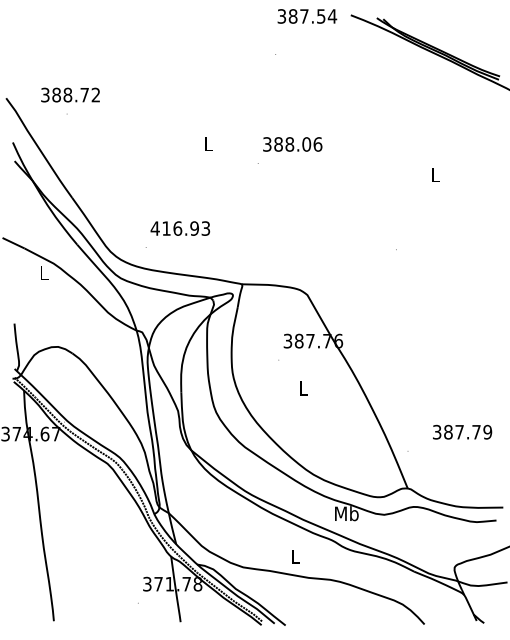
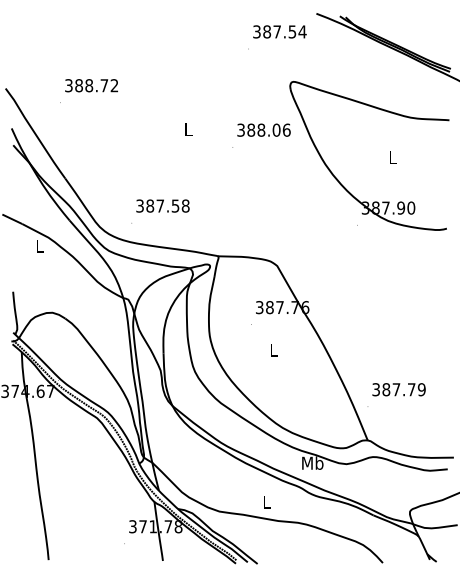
text: (307, 16) -> (280, 31), moved
text: (70, 94) -> (91, 85), moved
part: (375, 199) -> (338, 179), added
text: (180, 228) -> (162, 205), 416.93 -> 387.58
text: (462, 431) -> (399, 389), moved

